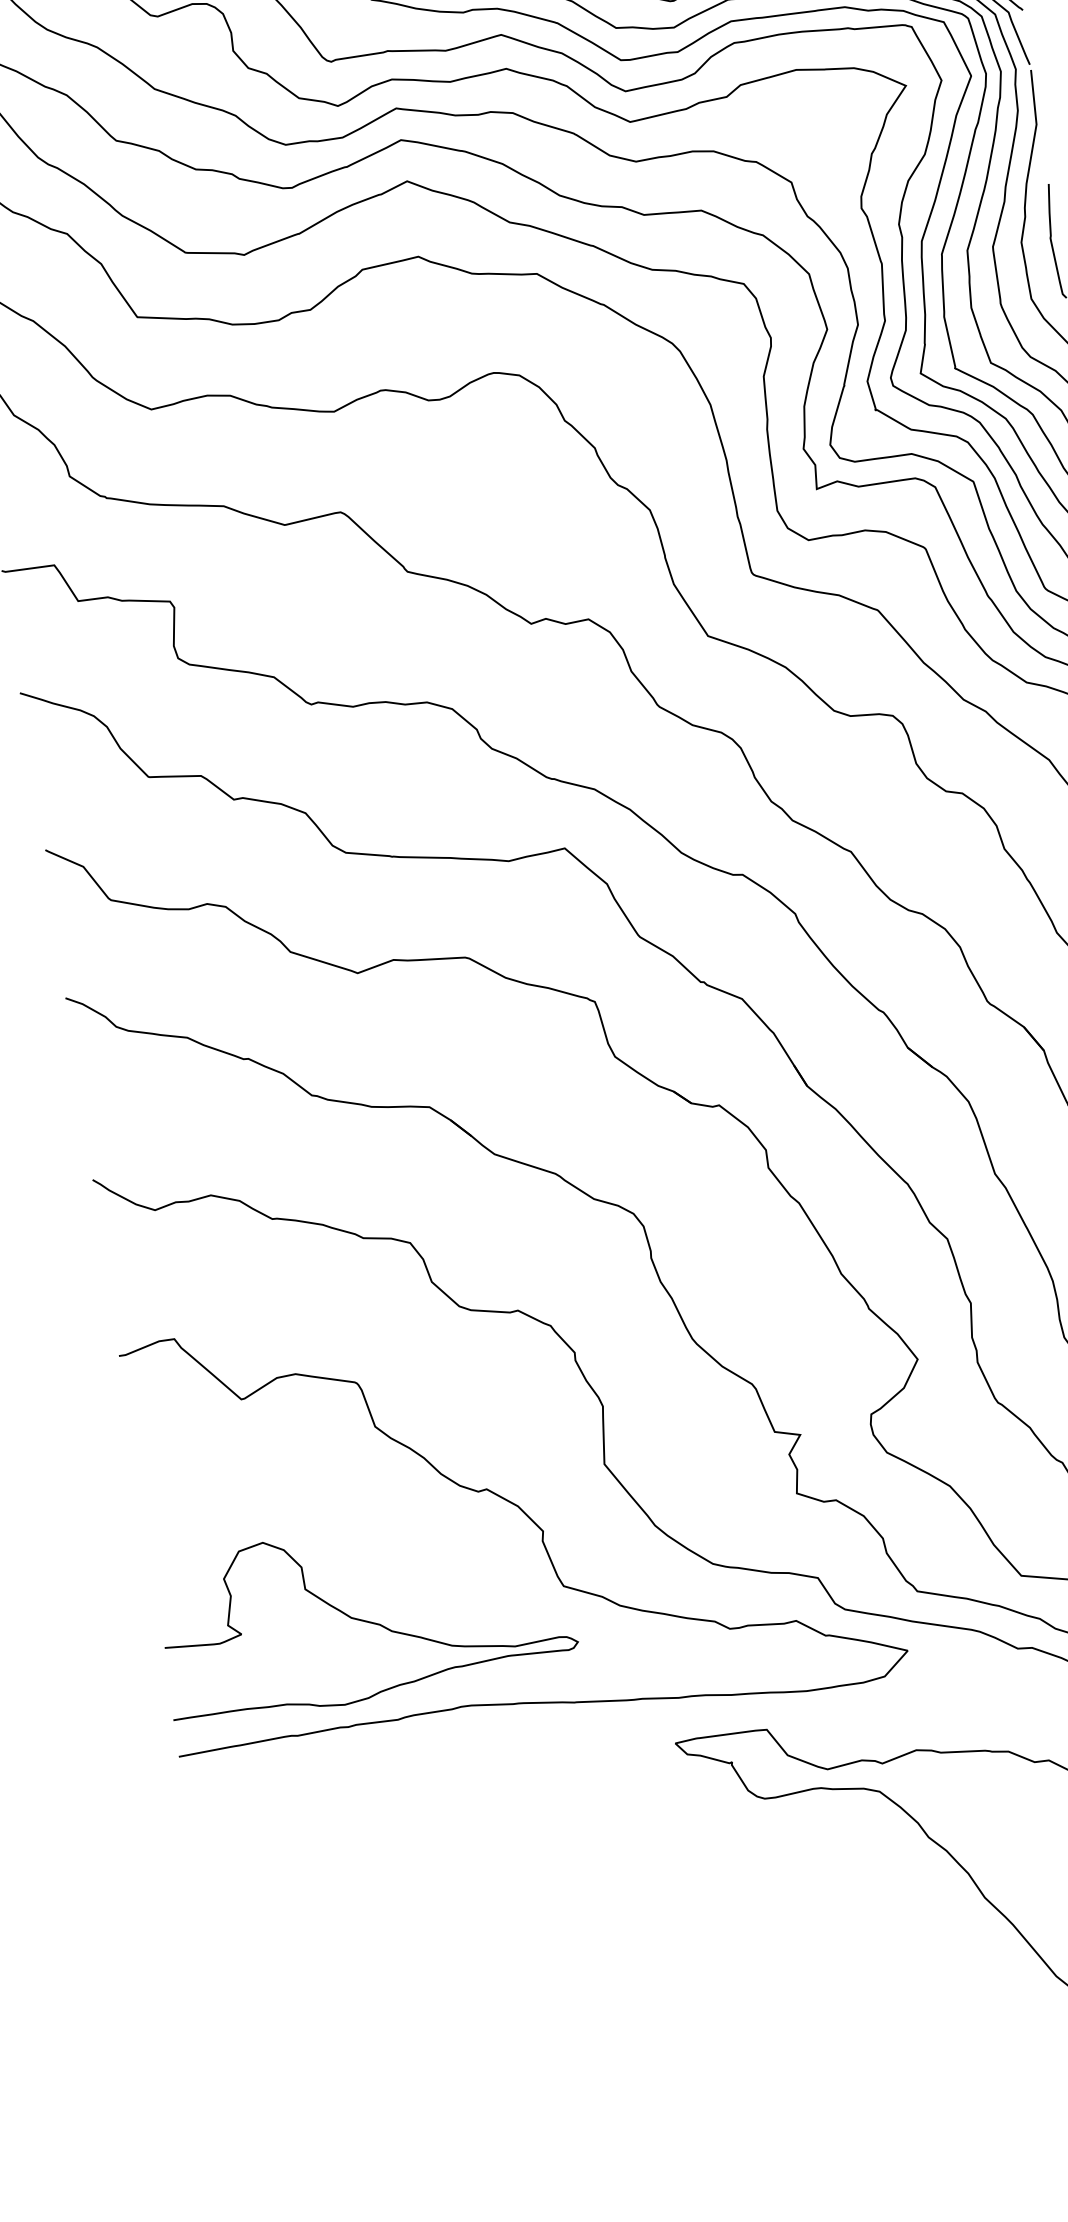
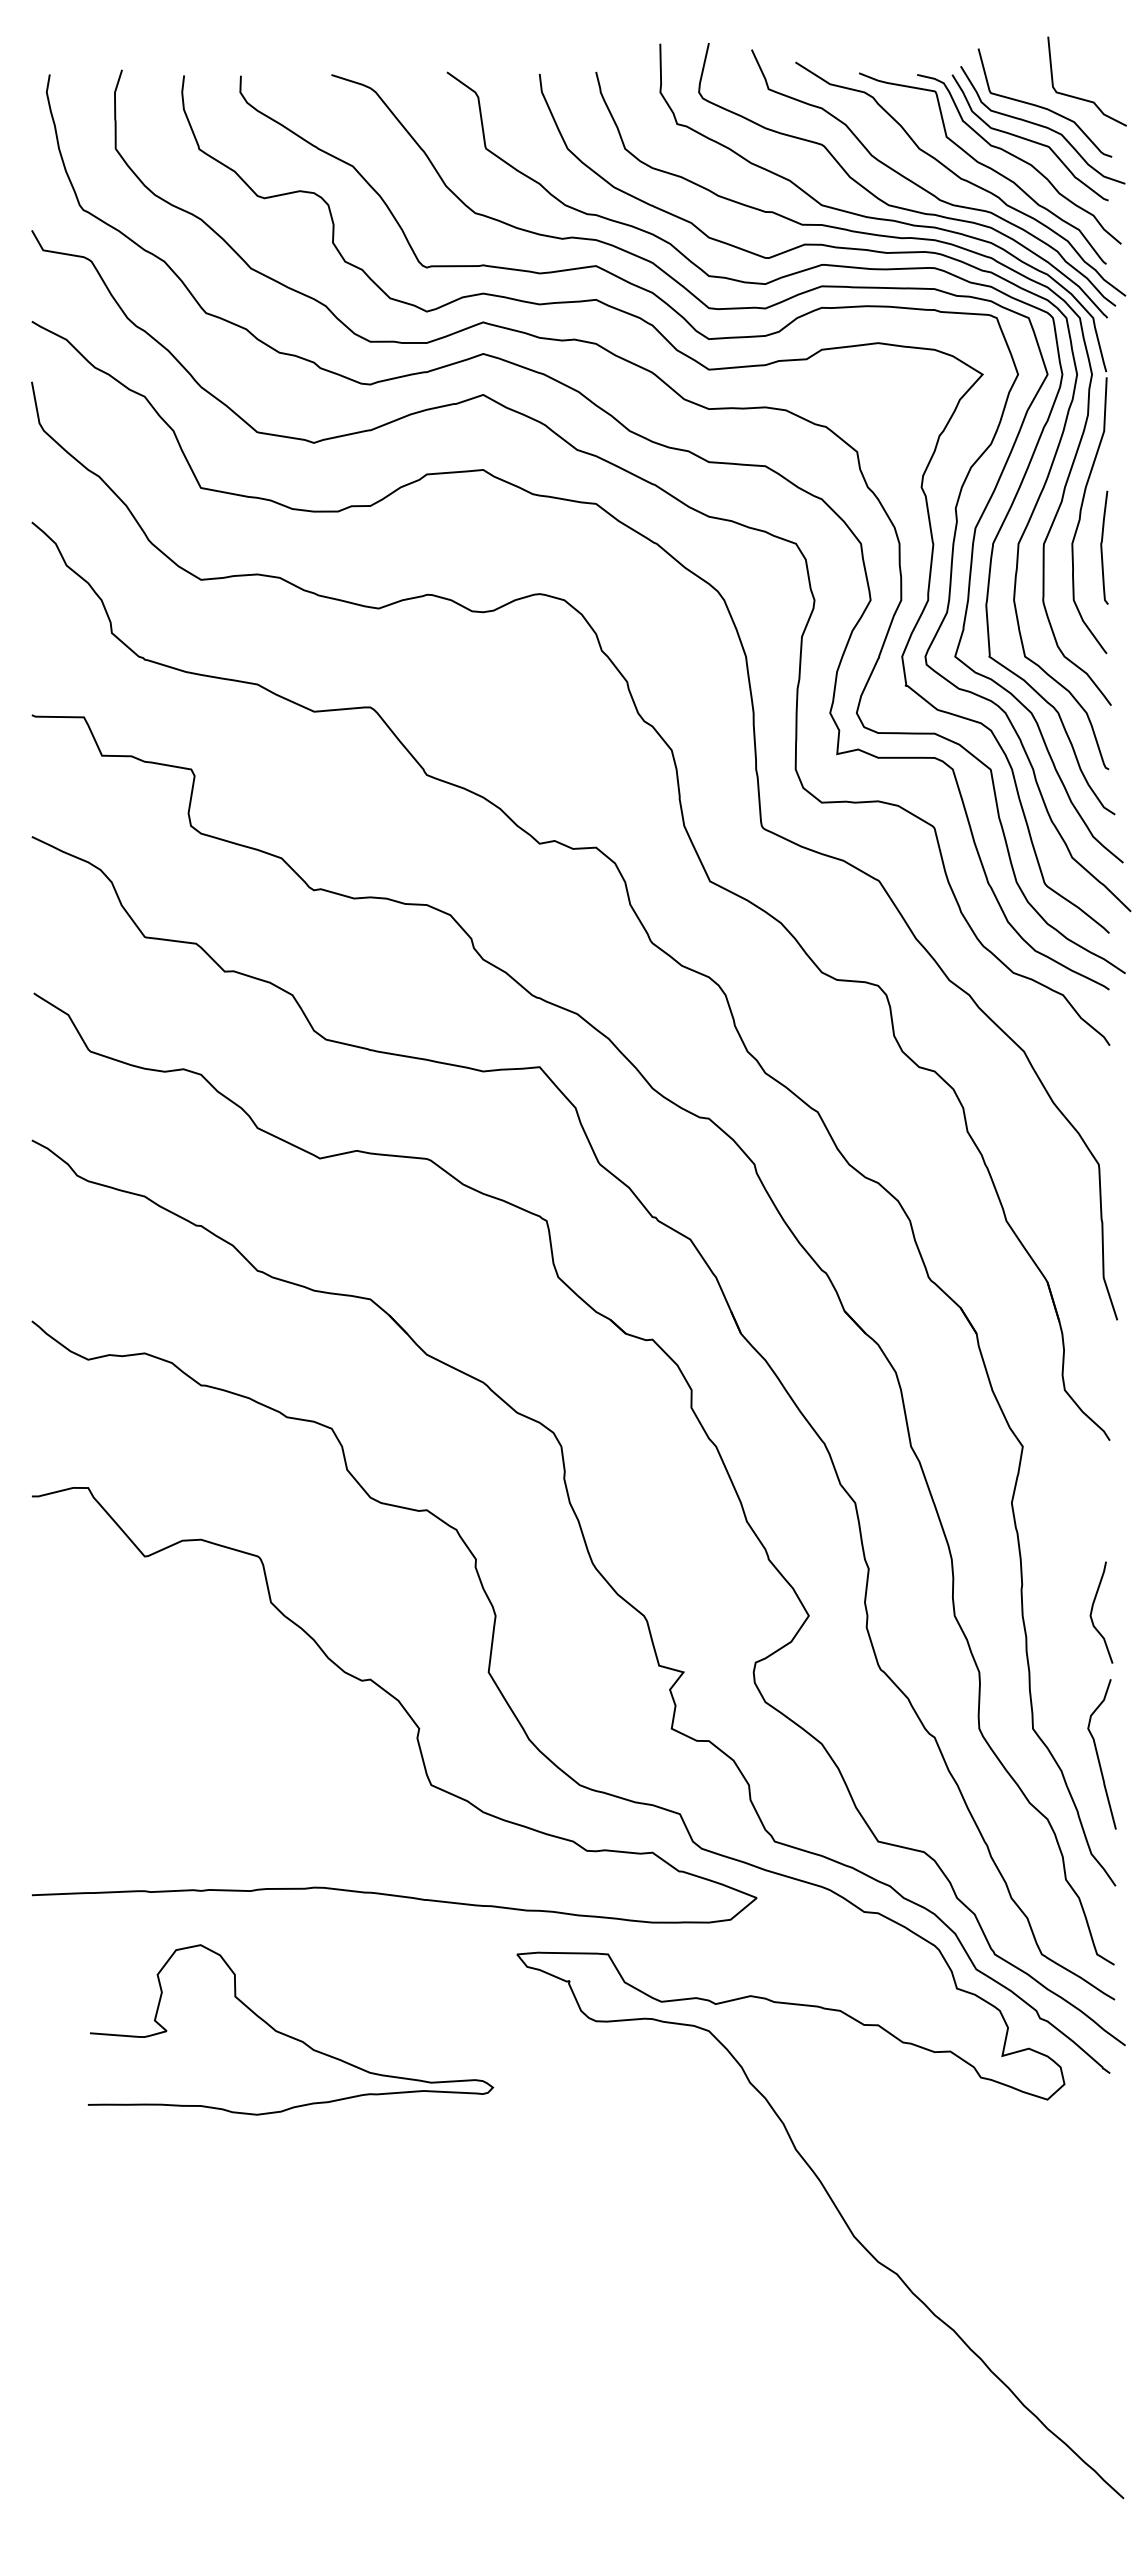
curve: (365, 1620) -> (289, 2035), moved

